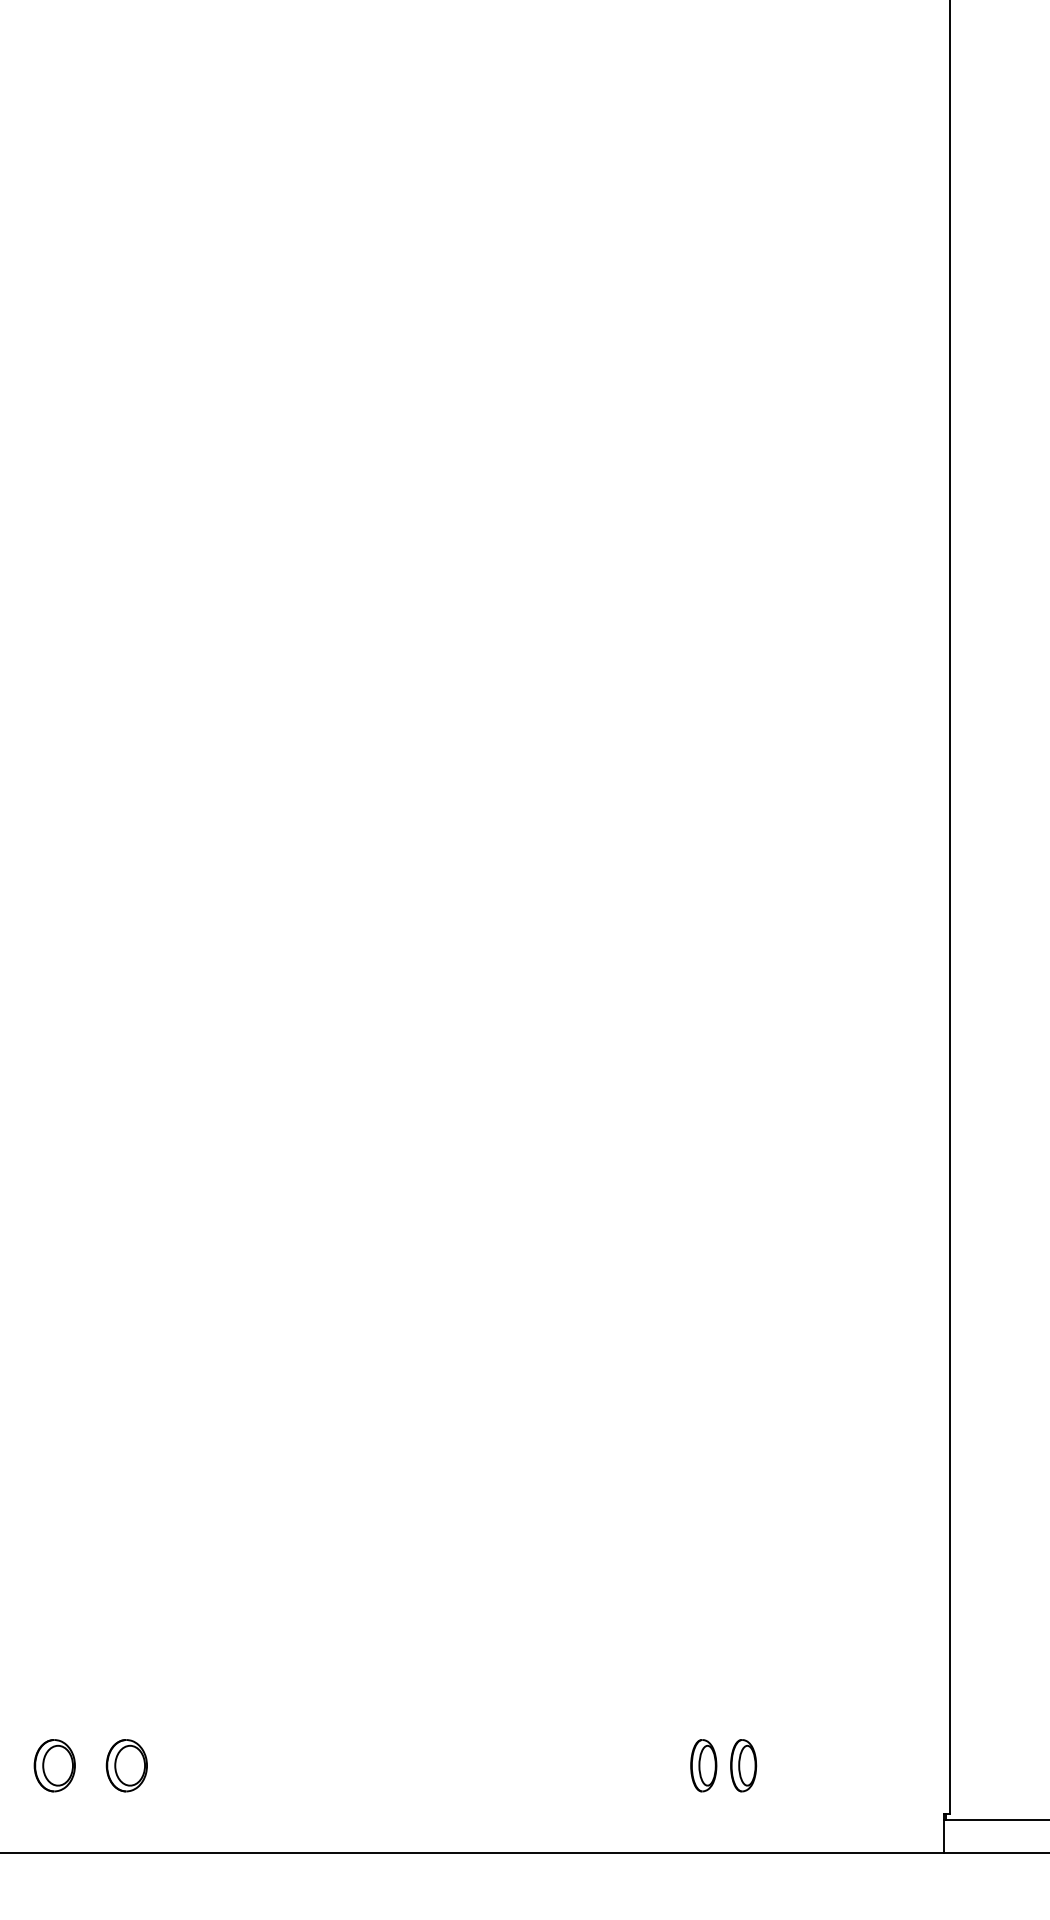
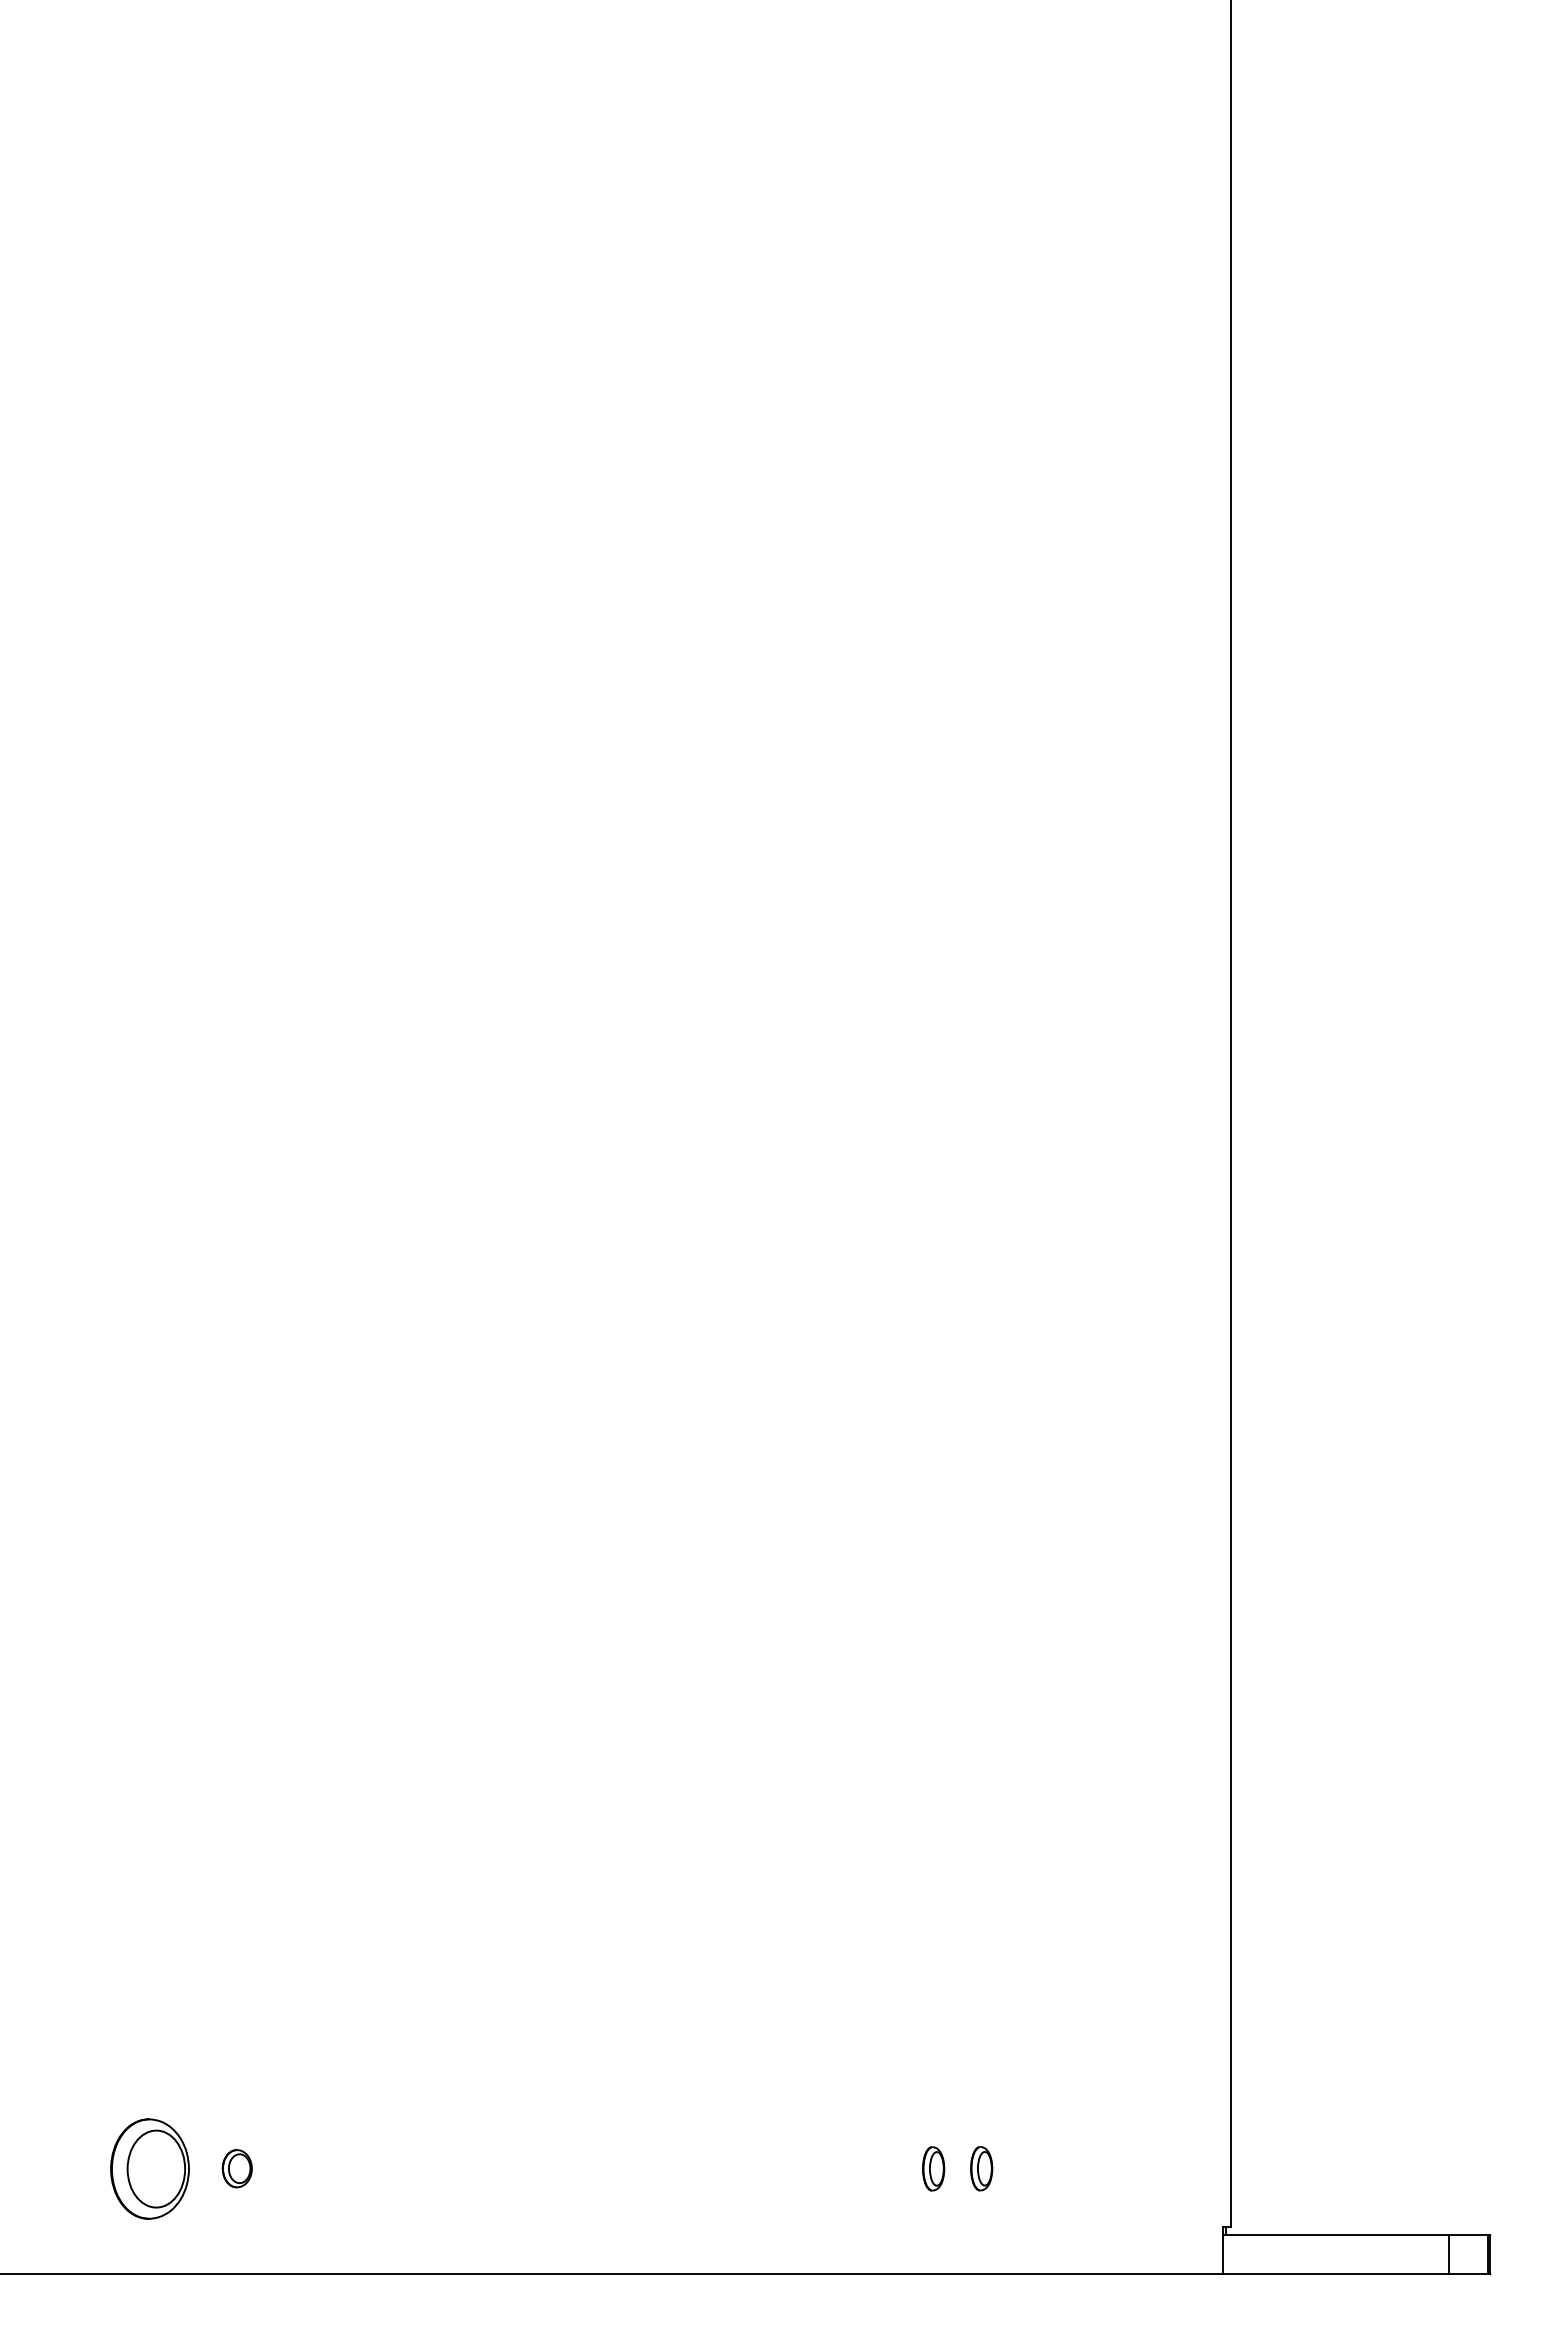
part: (55, 1765) -> (150, 2168), size x1.6
part: (127, 1765) -> (237, 2168), size x0.6
part: (703, 1765) -> (933, 2168), size x0.7
part: (743, 1765) -> (981, 2168), size x0.7

